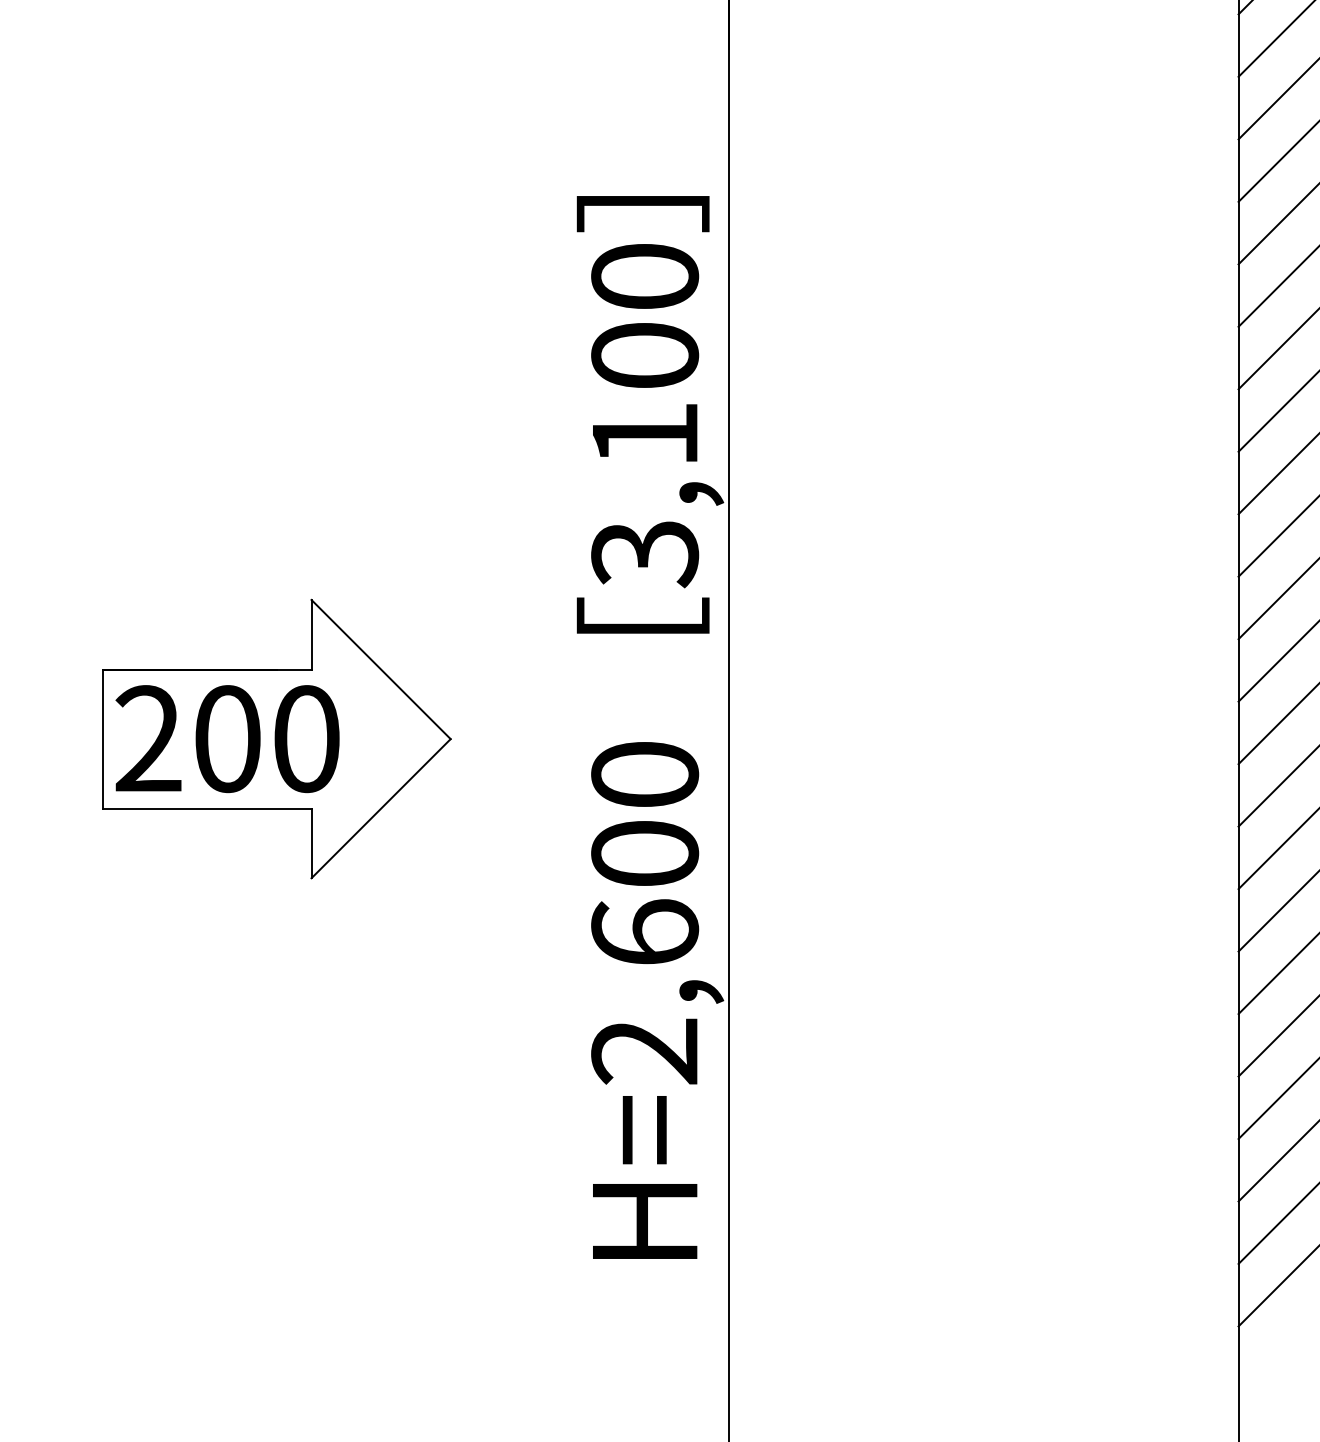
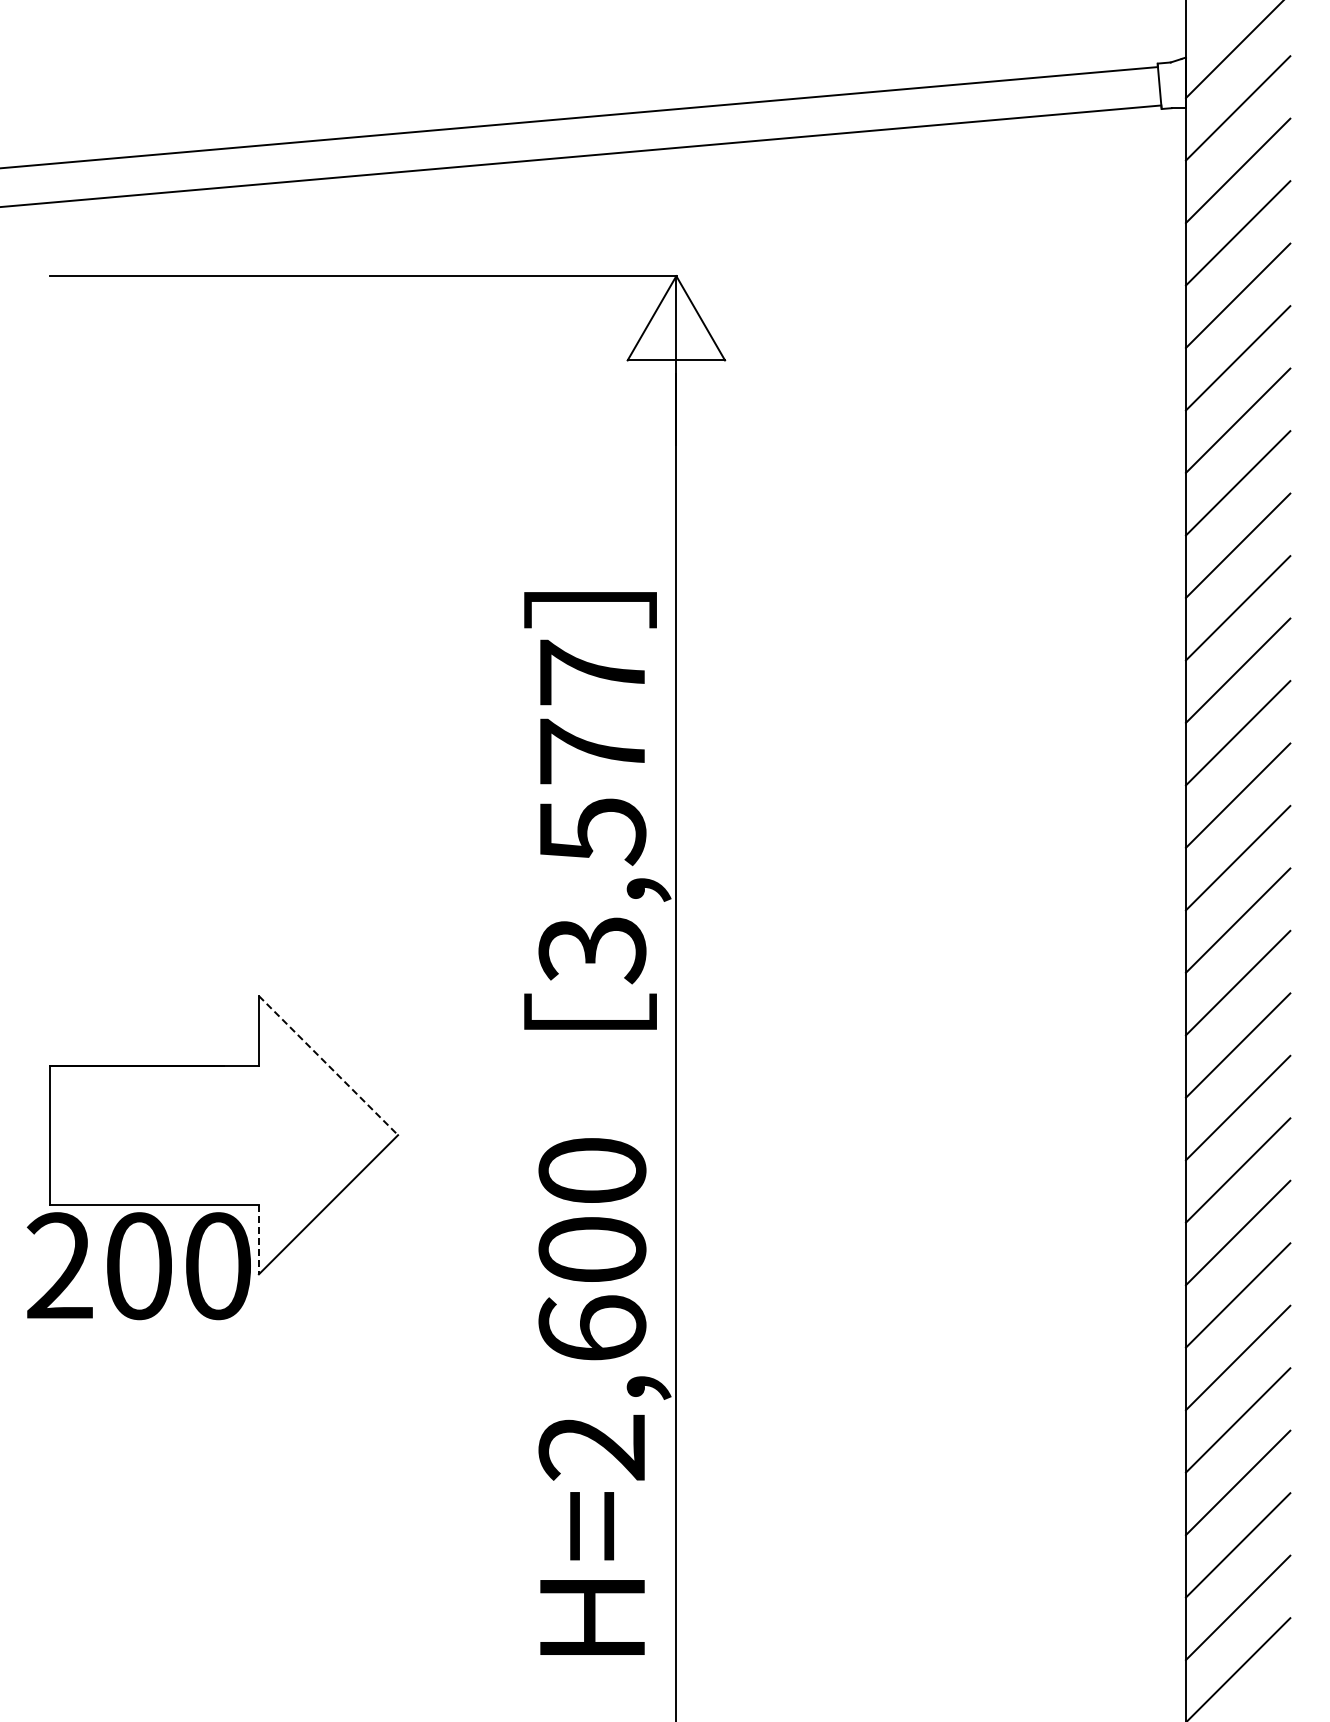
text: (645, 356) -> (592, 752), 3,100 -> 3,577
line: (381, 669) -> (328, 1065), solid -> dashed
text: (227, 739) -> (138, 1266), moved
line: (311, 843) -> (258, 1239), solid -> dashed

